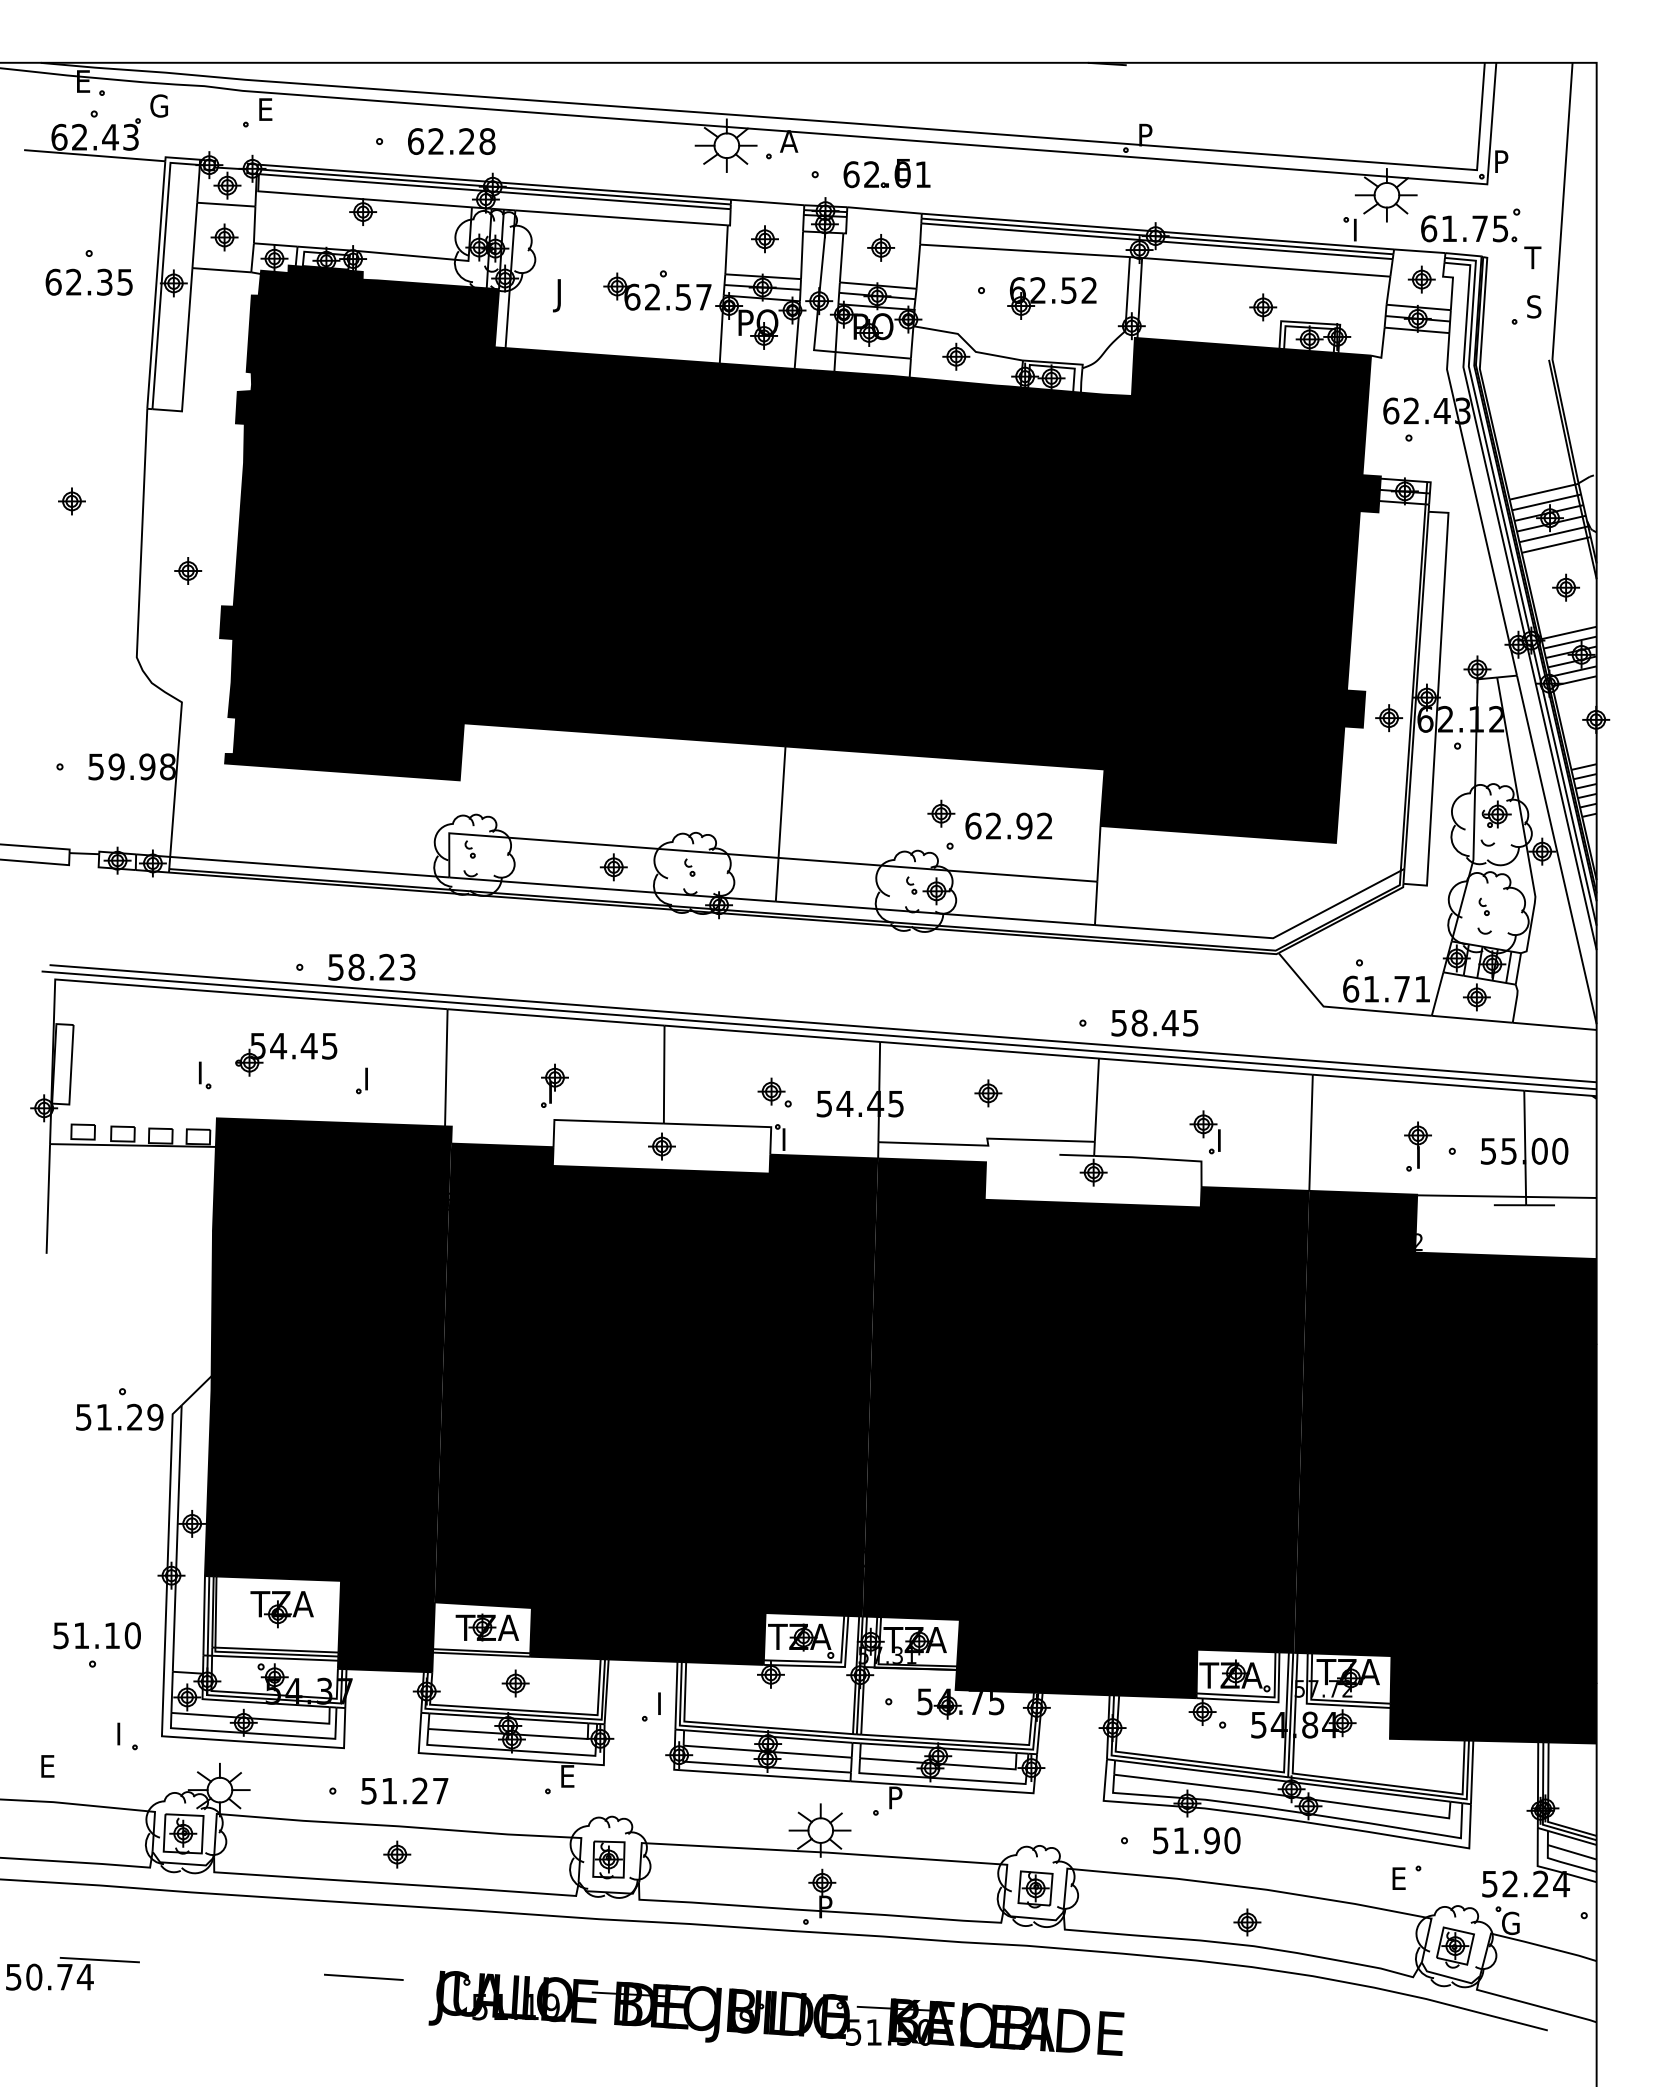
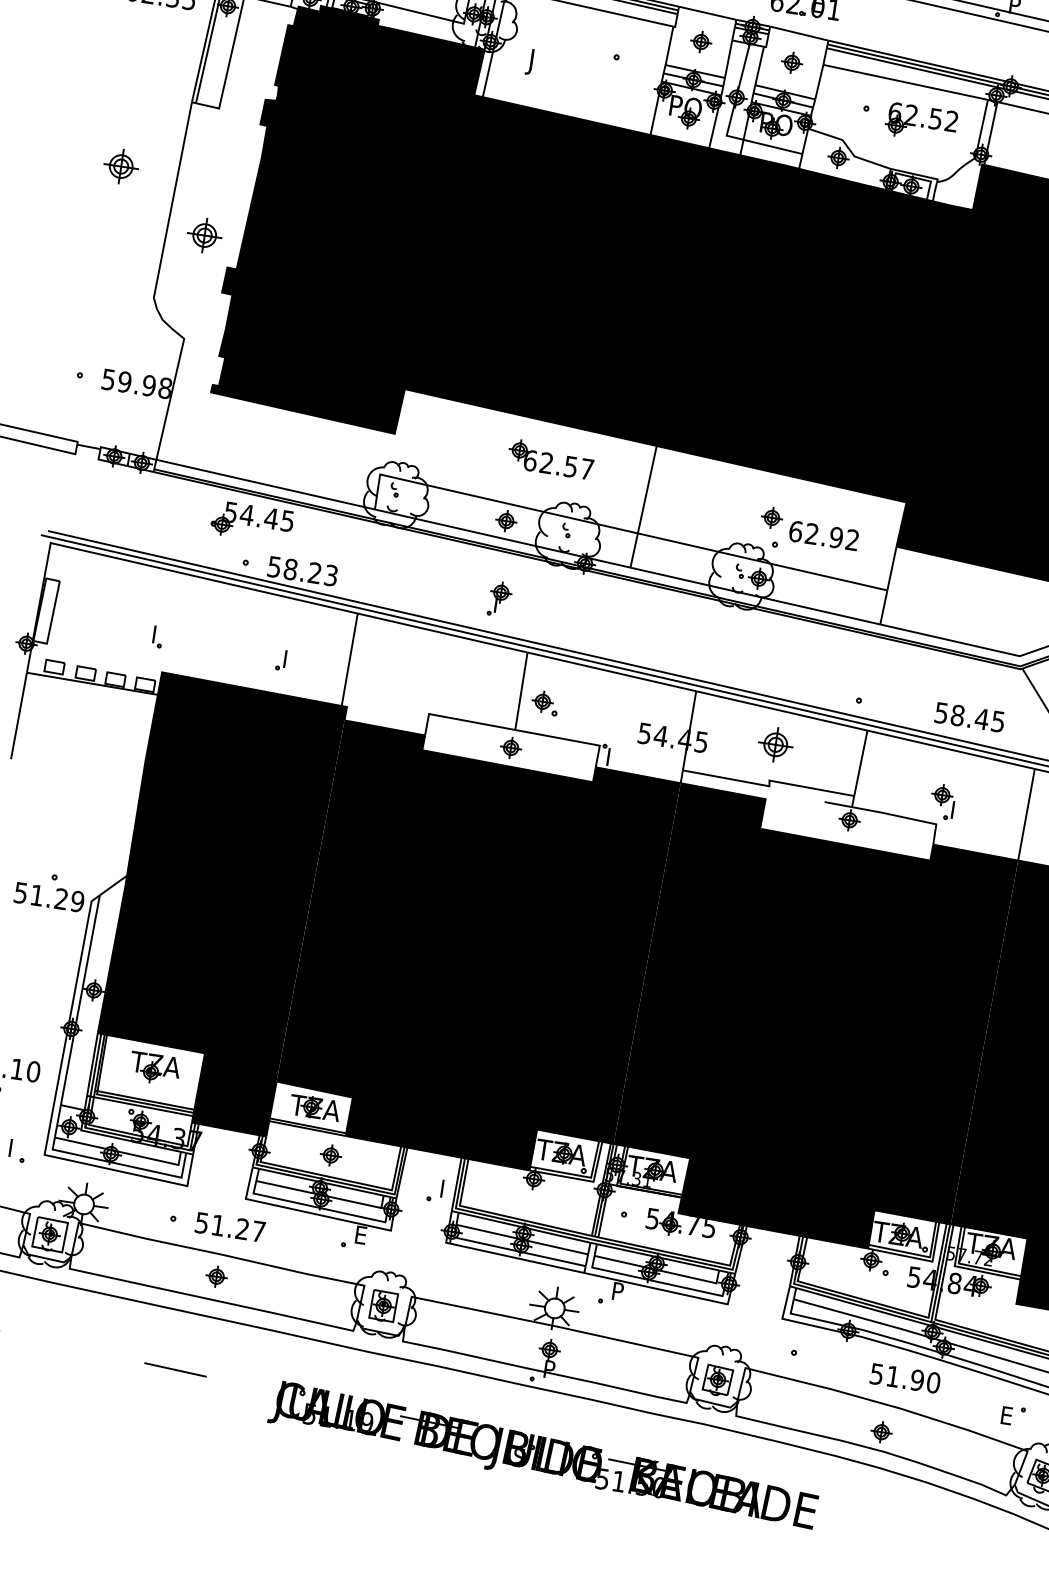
part: (657, 291) -> (551, 459), moved
part: (71, 501) -> (120, 166), size x1.6
part: (188, 570) -> (205, 235), size x1.6
text: (1154, 1022) -> (969, 716), moved
part: (286, 1054) -> (252, 522), moved
part: (554, 1085) -> (499, 598), moved
part: (774, 1092) -> (545, 702), moved
part: (988, 1093) -> (775, 745), size x1.6
text: (1196, 1840) -> (905, 1378), moved
part: (776, 2012) -> (543, 1454), moved

